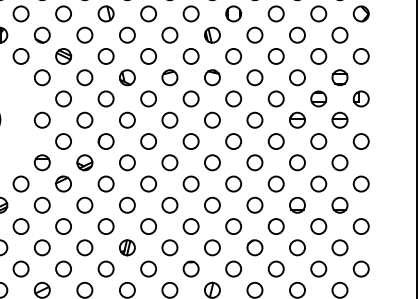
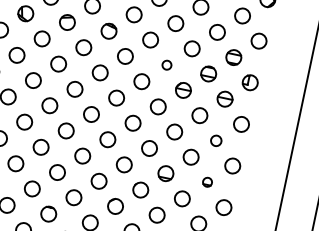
circle: (275, 98) -> (166, 64), size x0.6
circle: (339, 162) -> (215, 140), size x0.7
circle: (339, 204) -> (207, 181), size x0.6

